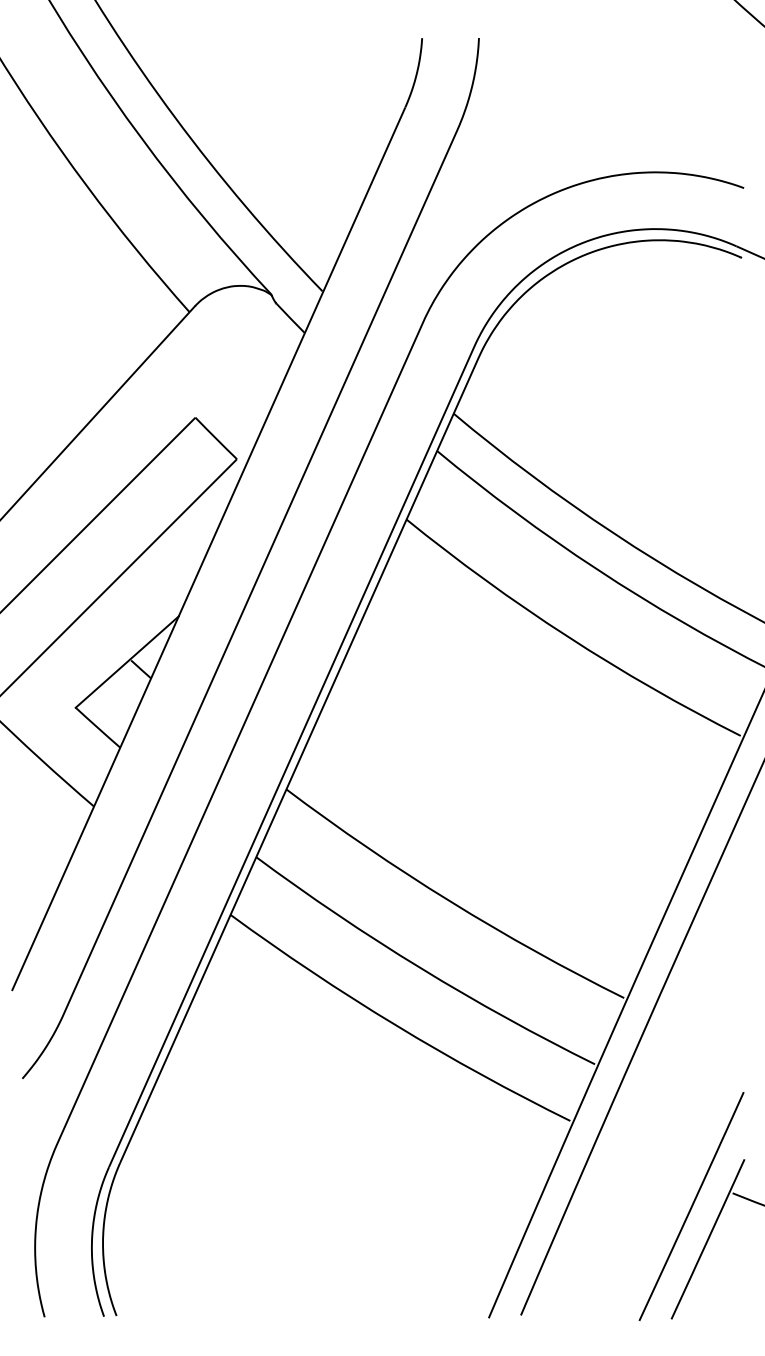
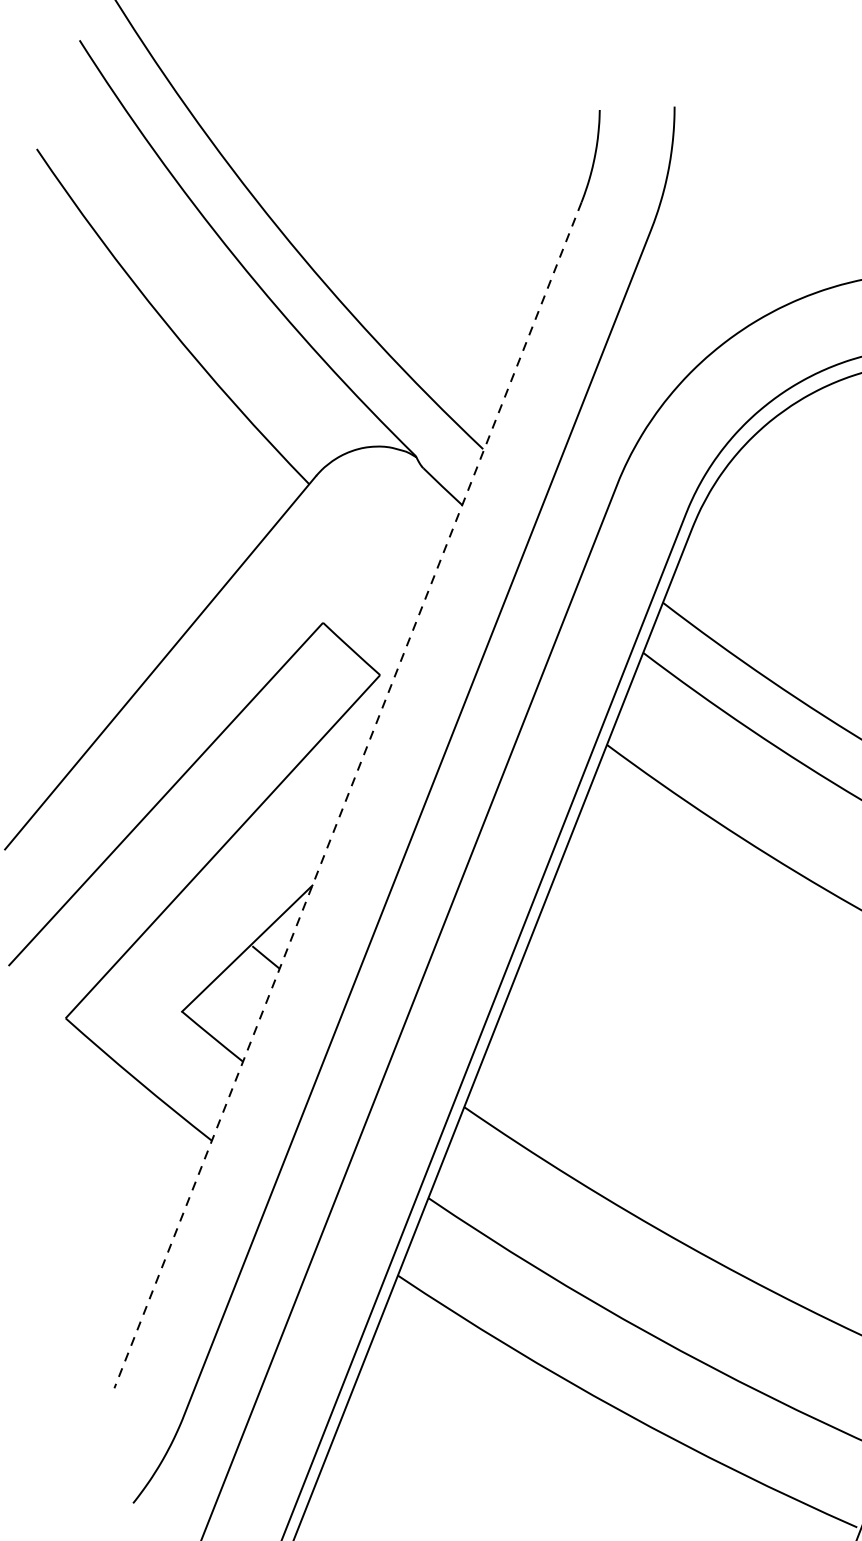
line: (208, 549) -> (347, 795), solid -> dashed

